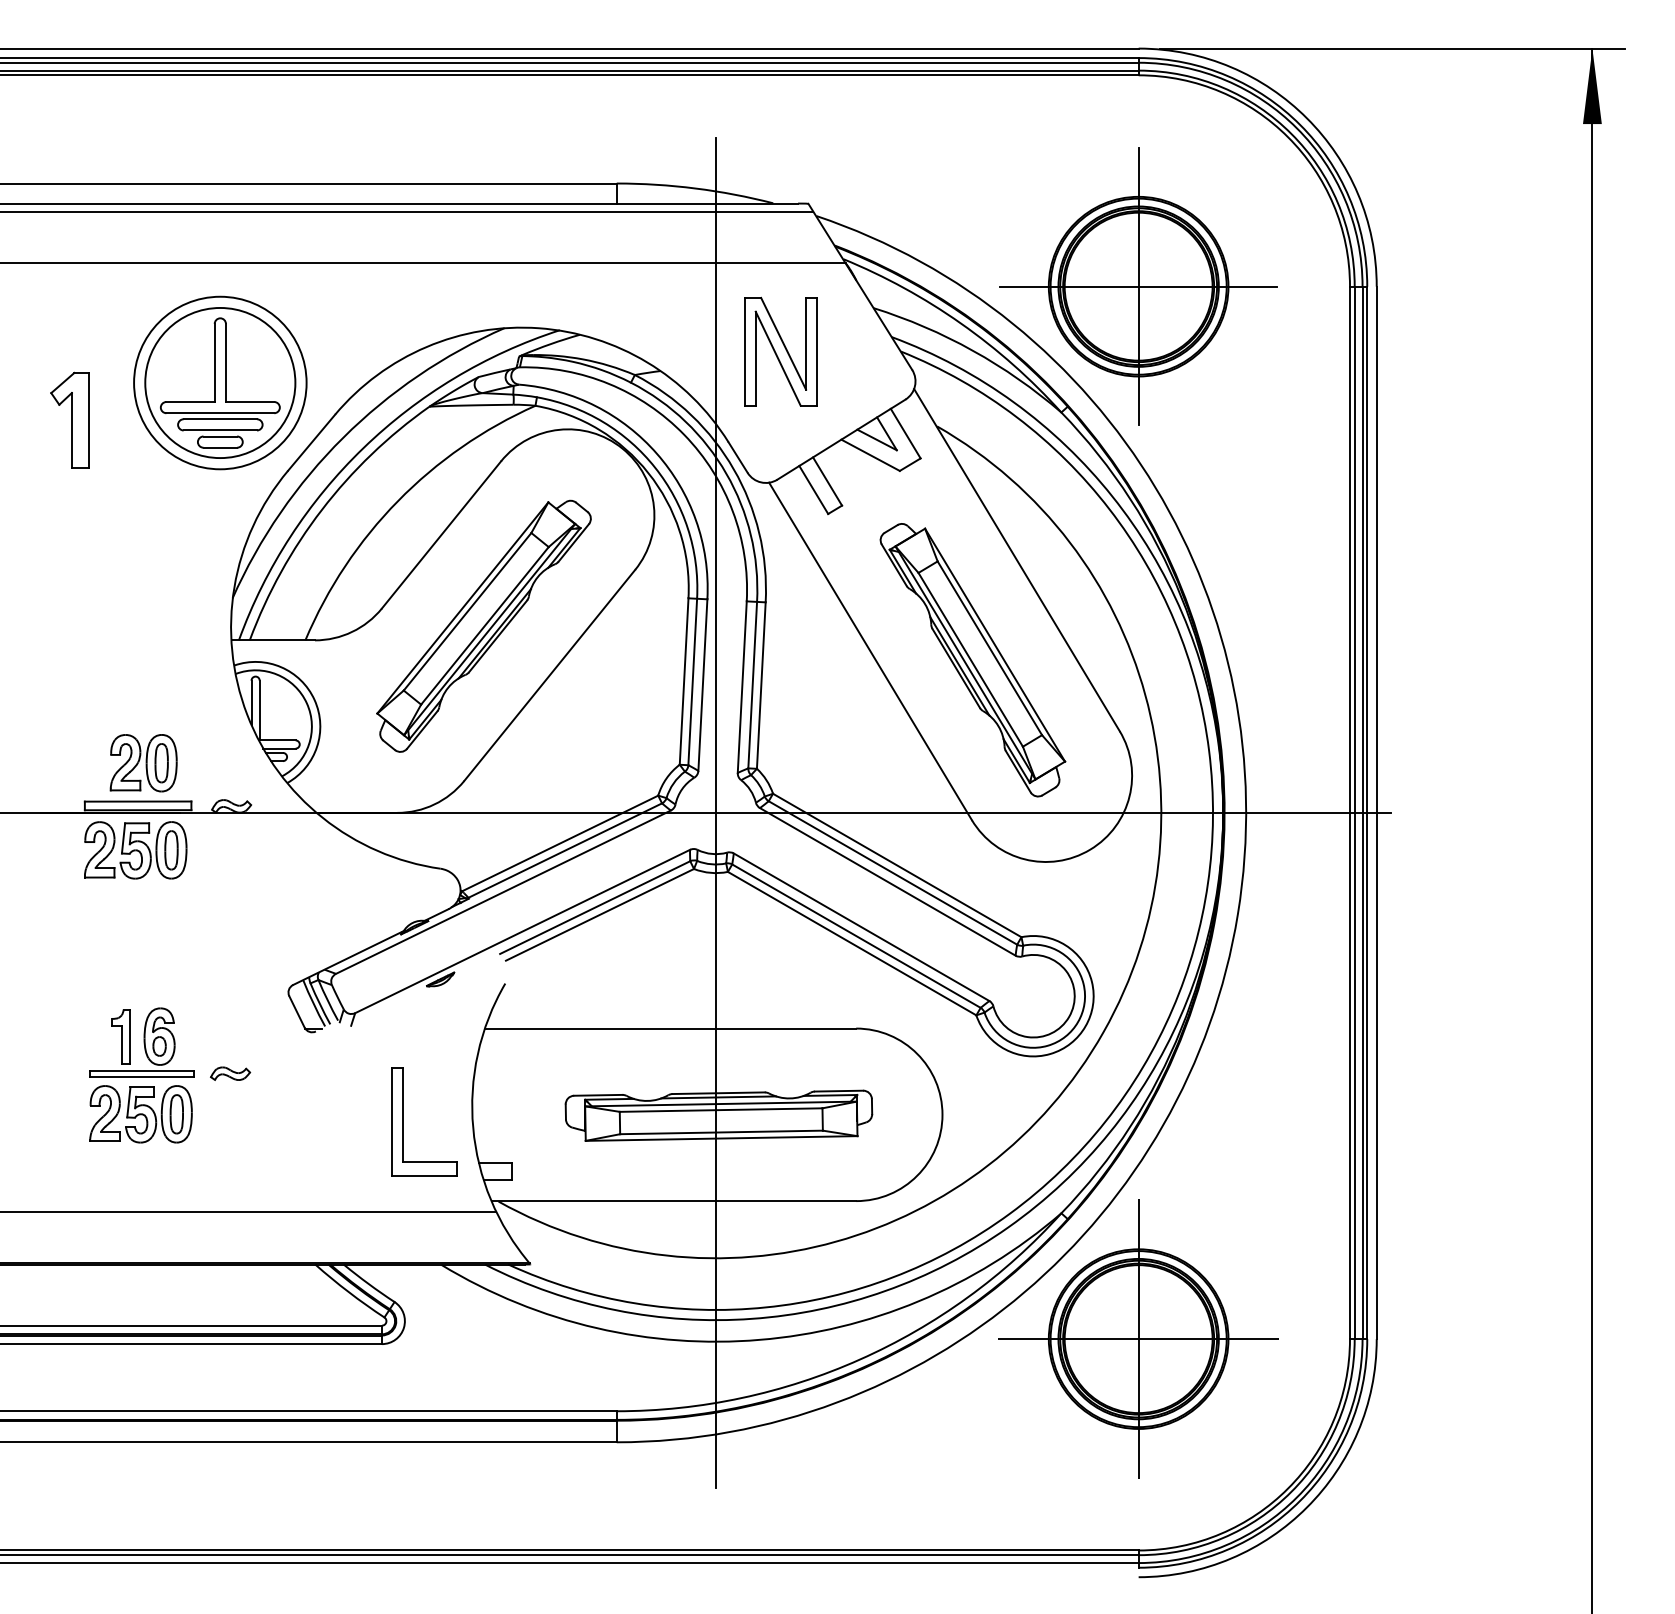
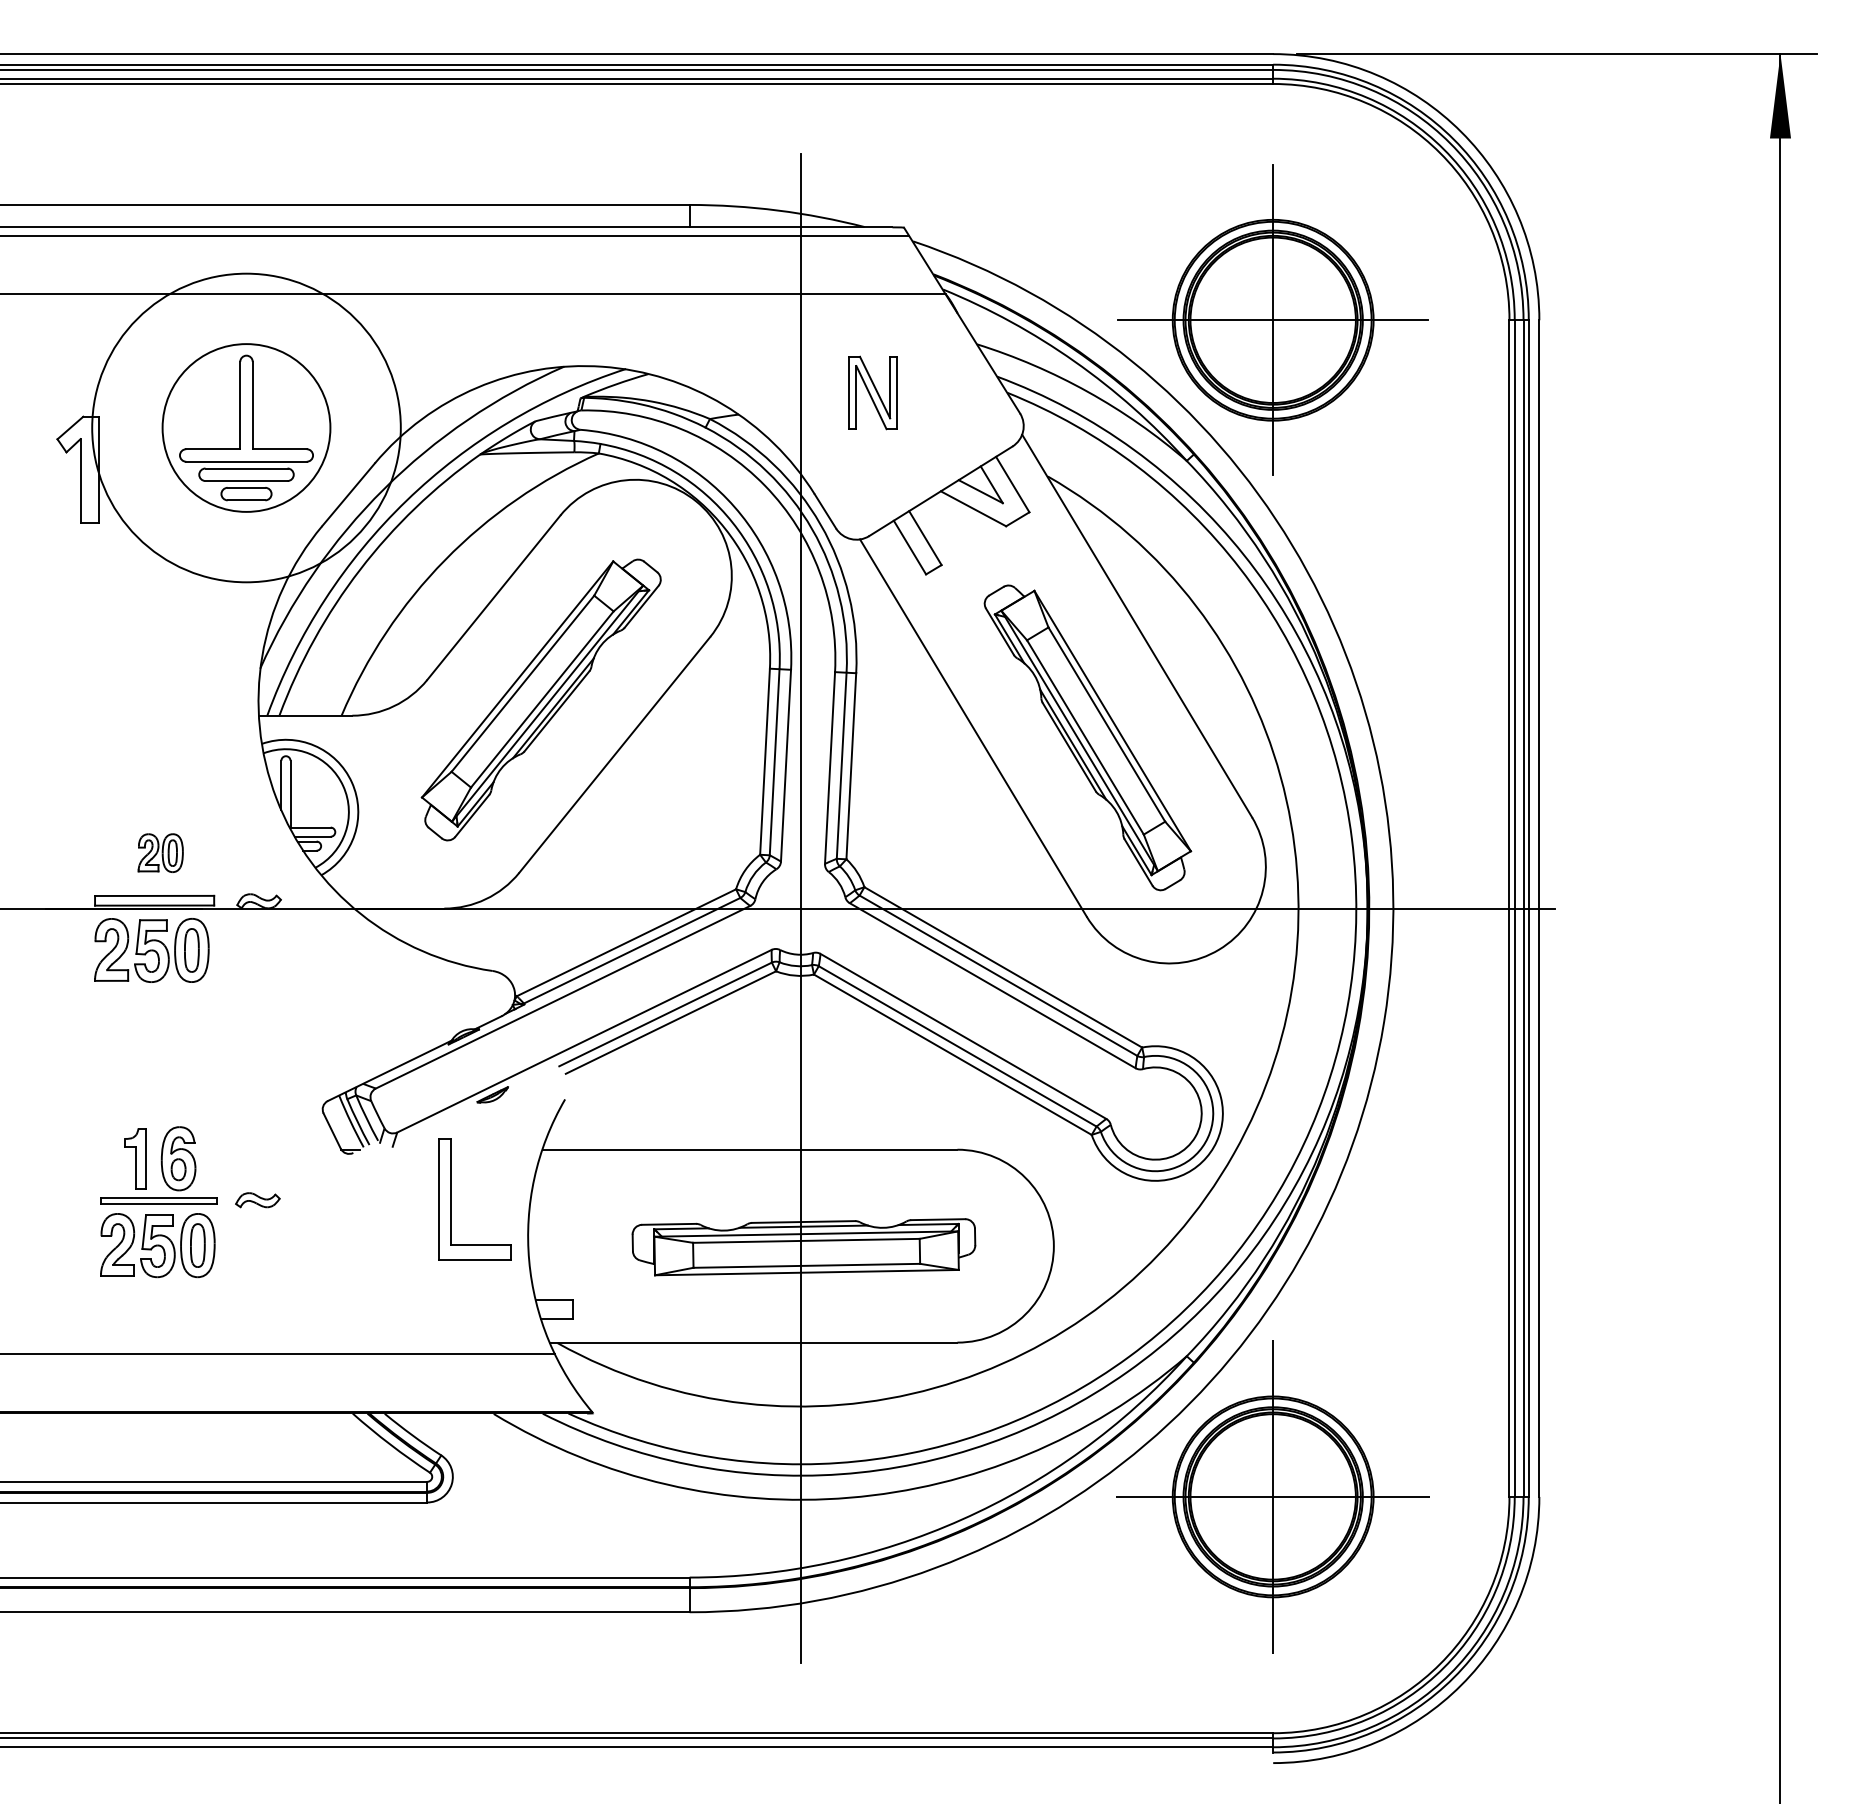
part: (780, 351) -> (872, 392), size x0.6
circle: (220, 382) -> (246, 427), size x1.6
part: (143, 763) -> (160, 853), size x0.6
part: (403, 1121) -> (451, 1198), moved

